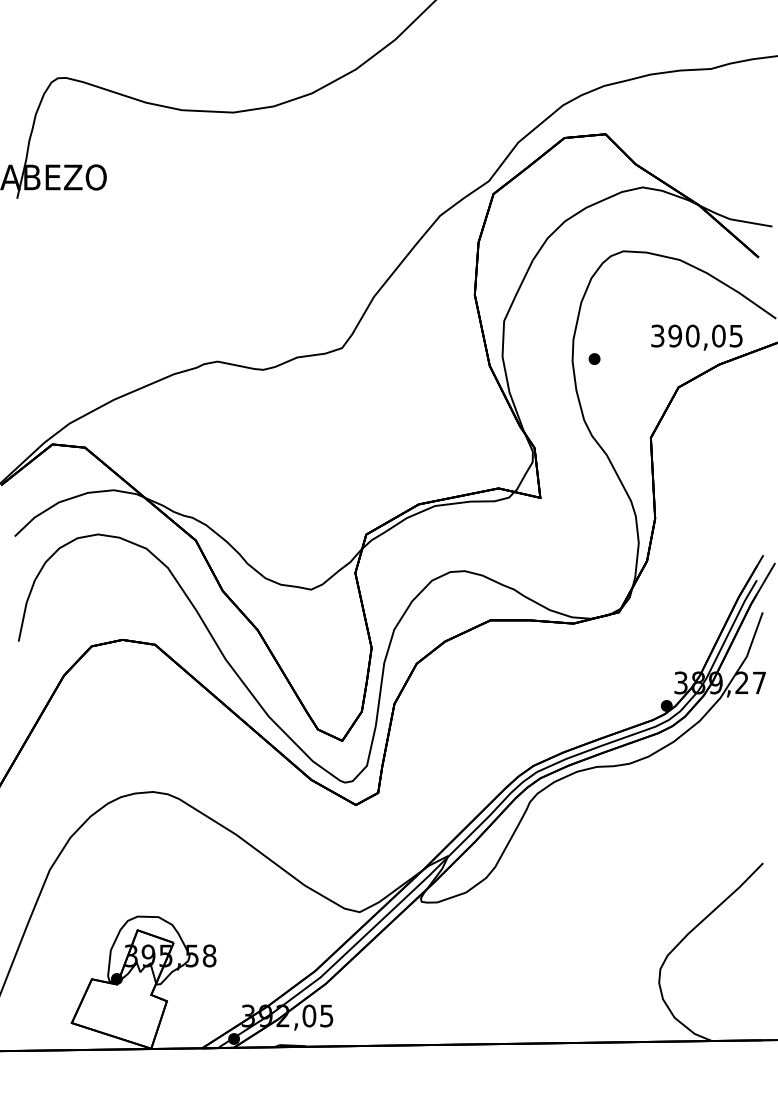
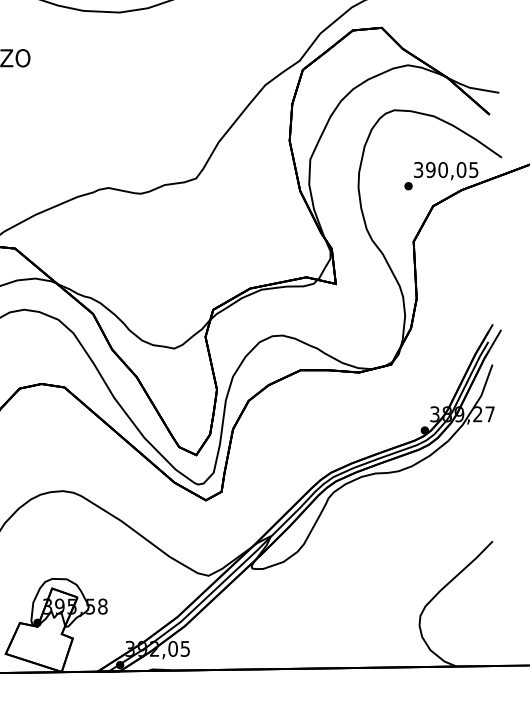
part: (594, 358) -> (408, 185), moved

